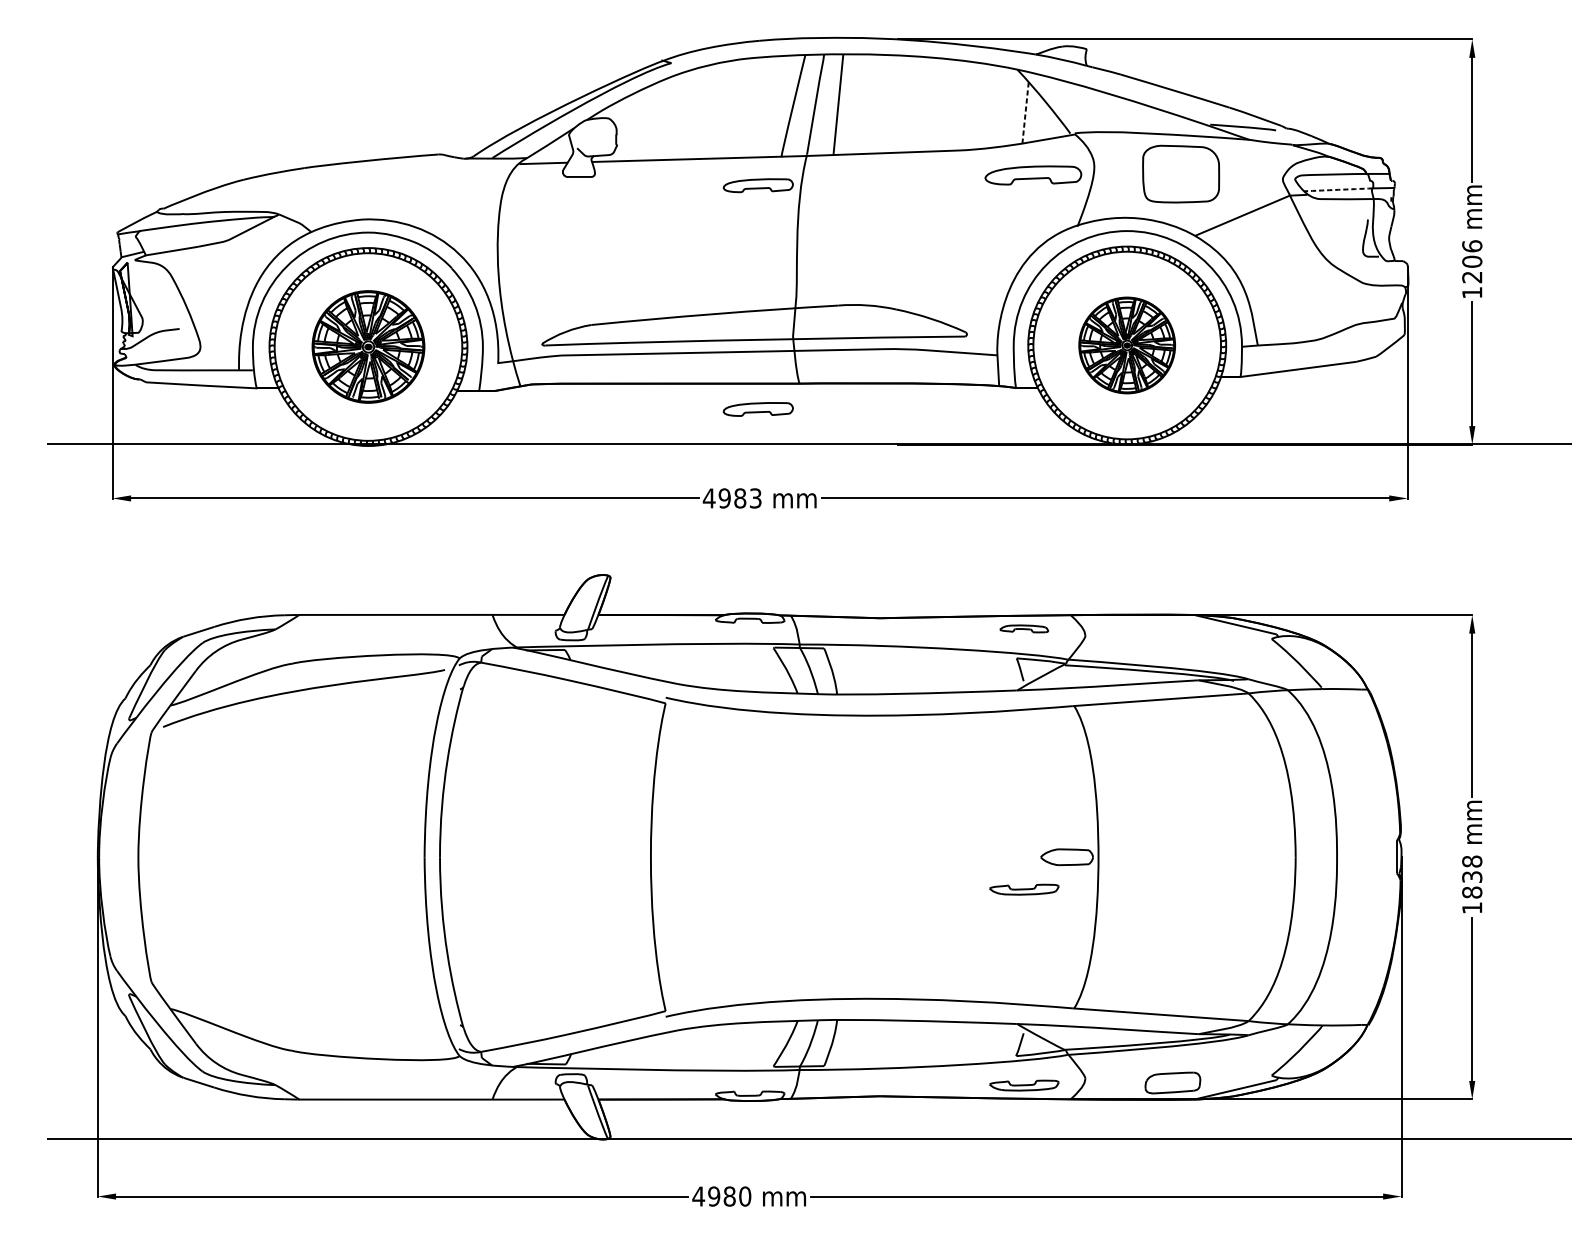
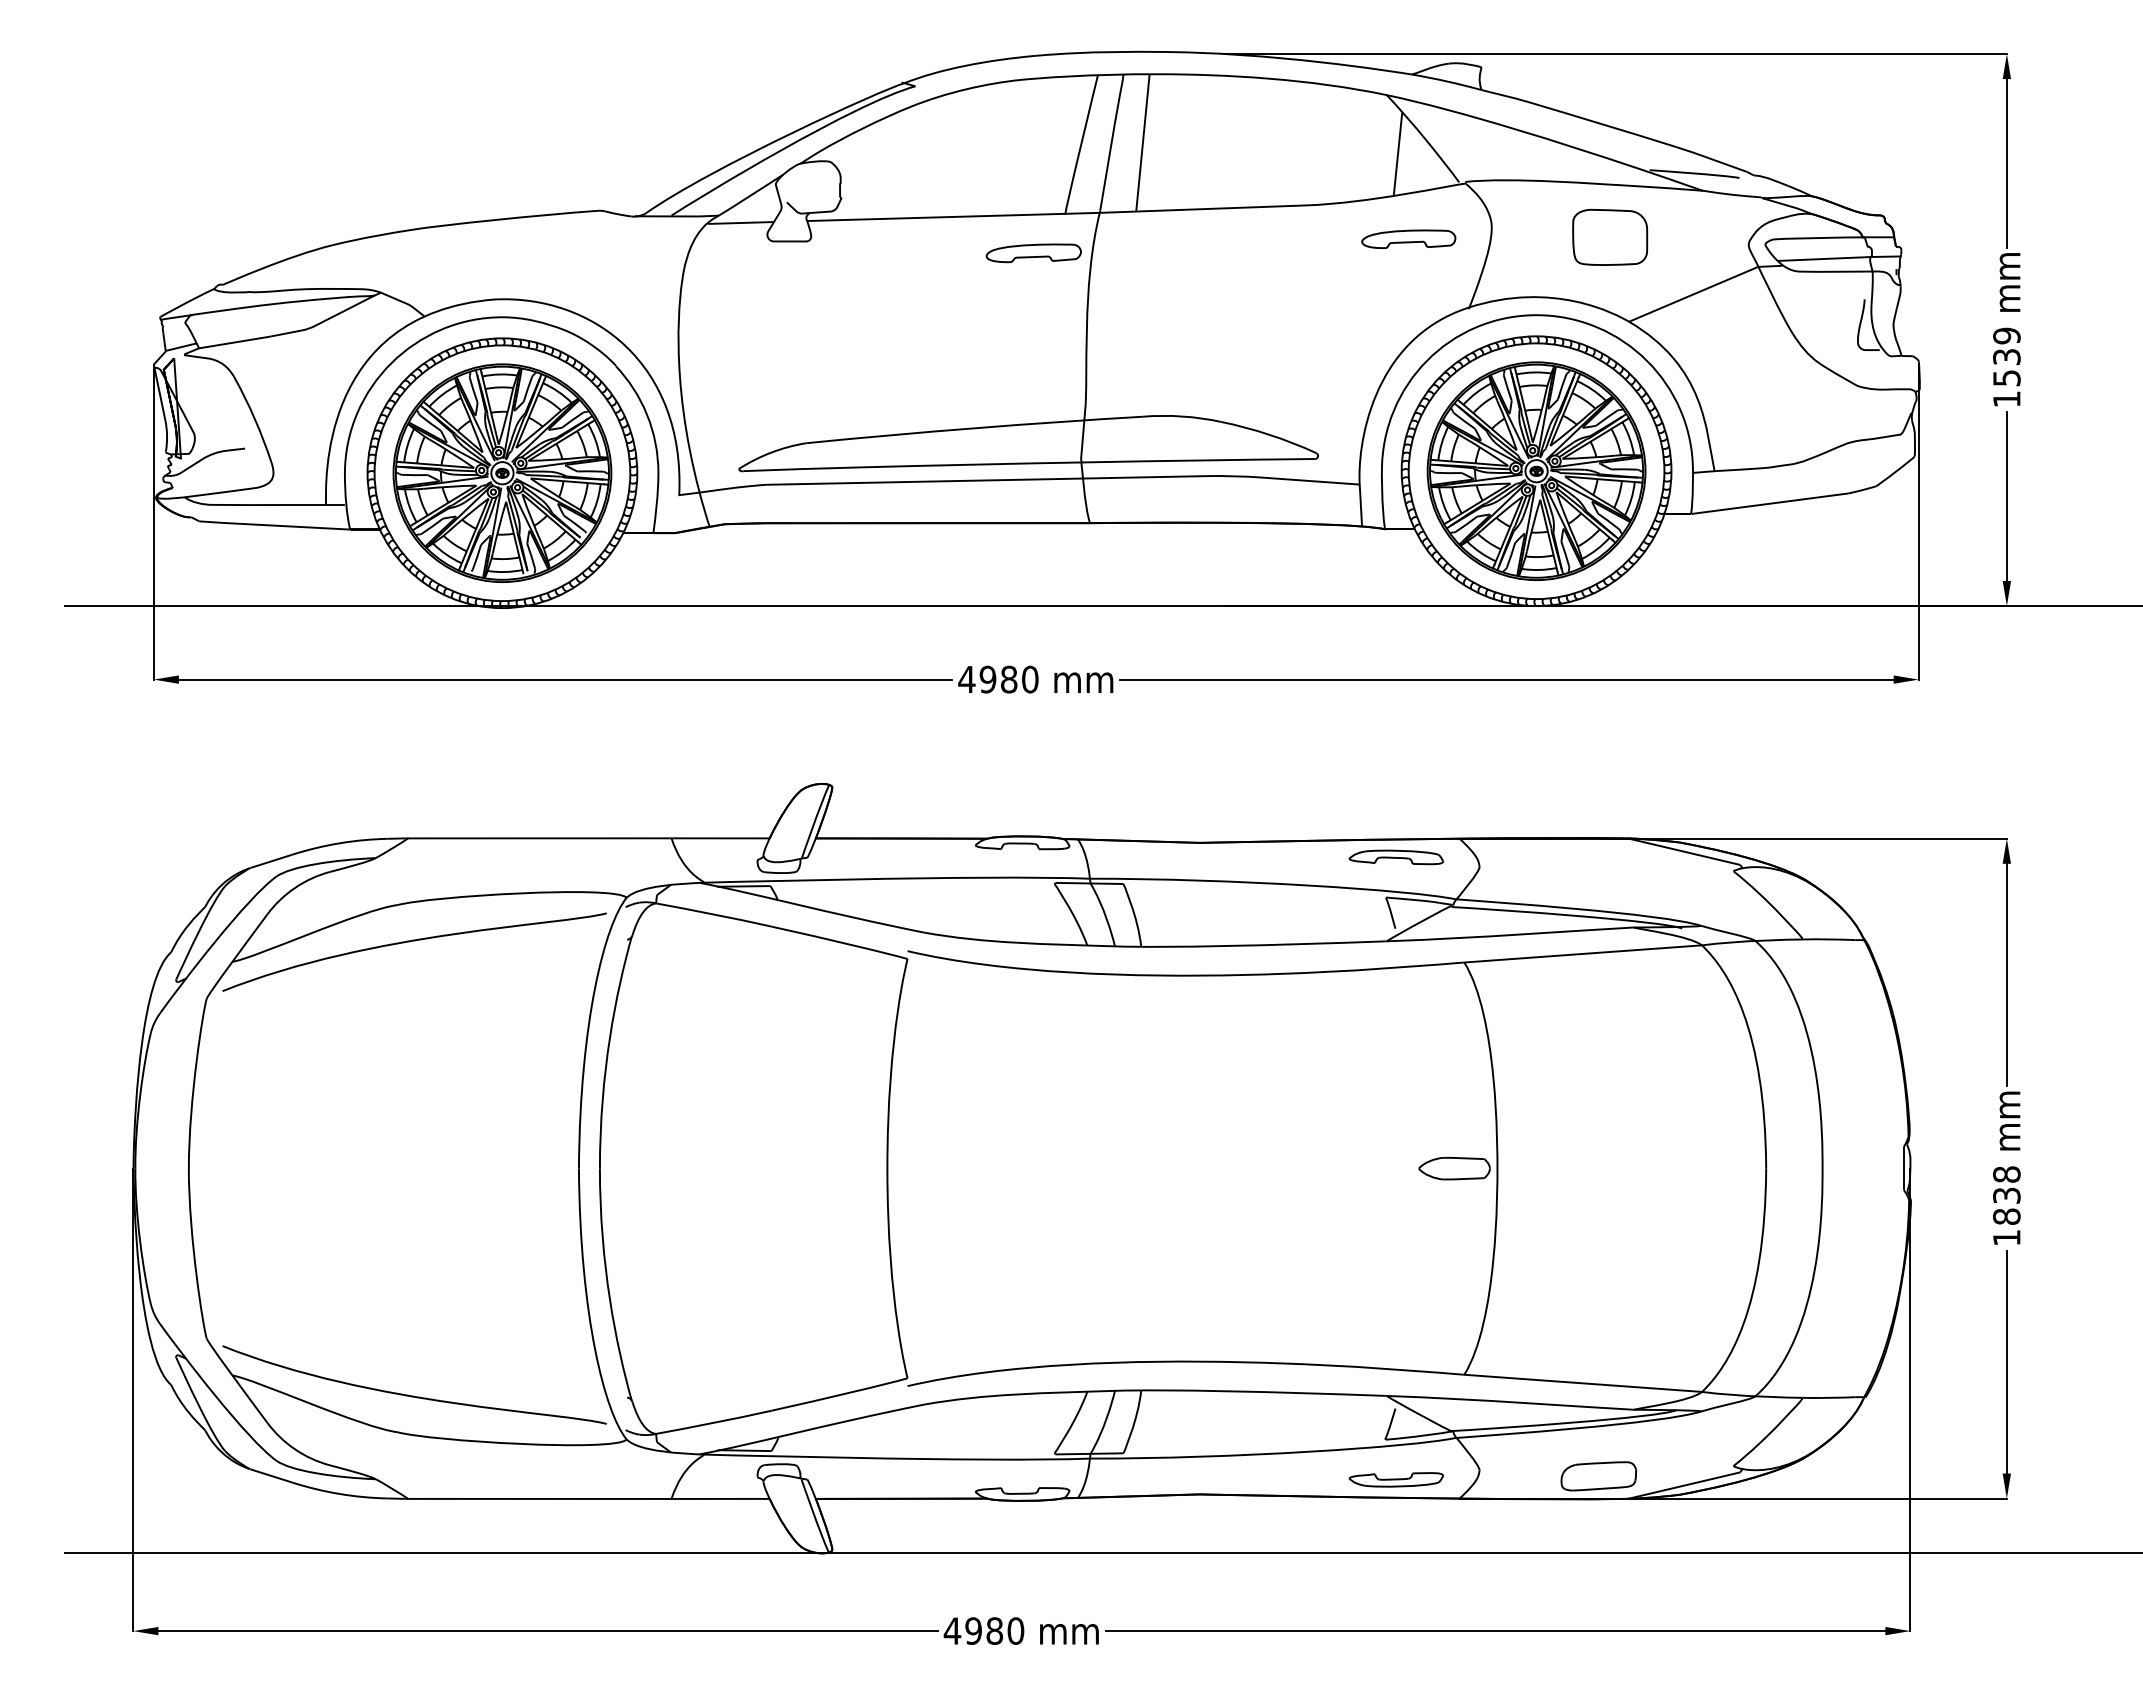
line: (1025, 113) -> (1397, 154), dashed -> solid
part: (1181, 173) -> (1610, 236), size x0.71
part: (1033, 174) -> (1408, 238), size x0.71
arc: (1338, 189) -> (1824, 258), dashed -> solid
text: (1472, 261) -> (2006, 356), 1206 -> 1539
part: (1127, 345) -> (1536, 470), size x1.67
part: (368, 346) -> (502, 472), size x1.43
part: (758, 409) -> (1033, 558), removed
text: (755, 498) -> (1030, 679), 4983 -> 4980
part: (1023, 628) -> (1395, 857), size x1.43
part: (1024, 889) -> (1396, 1212), removed
curve: (303, 1023) -> (414, 1395), added

